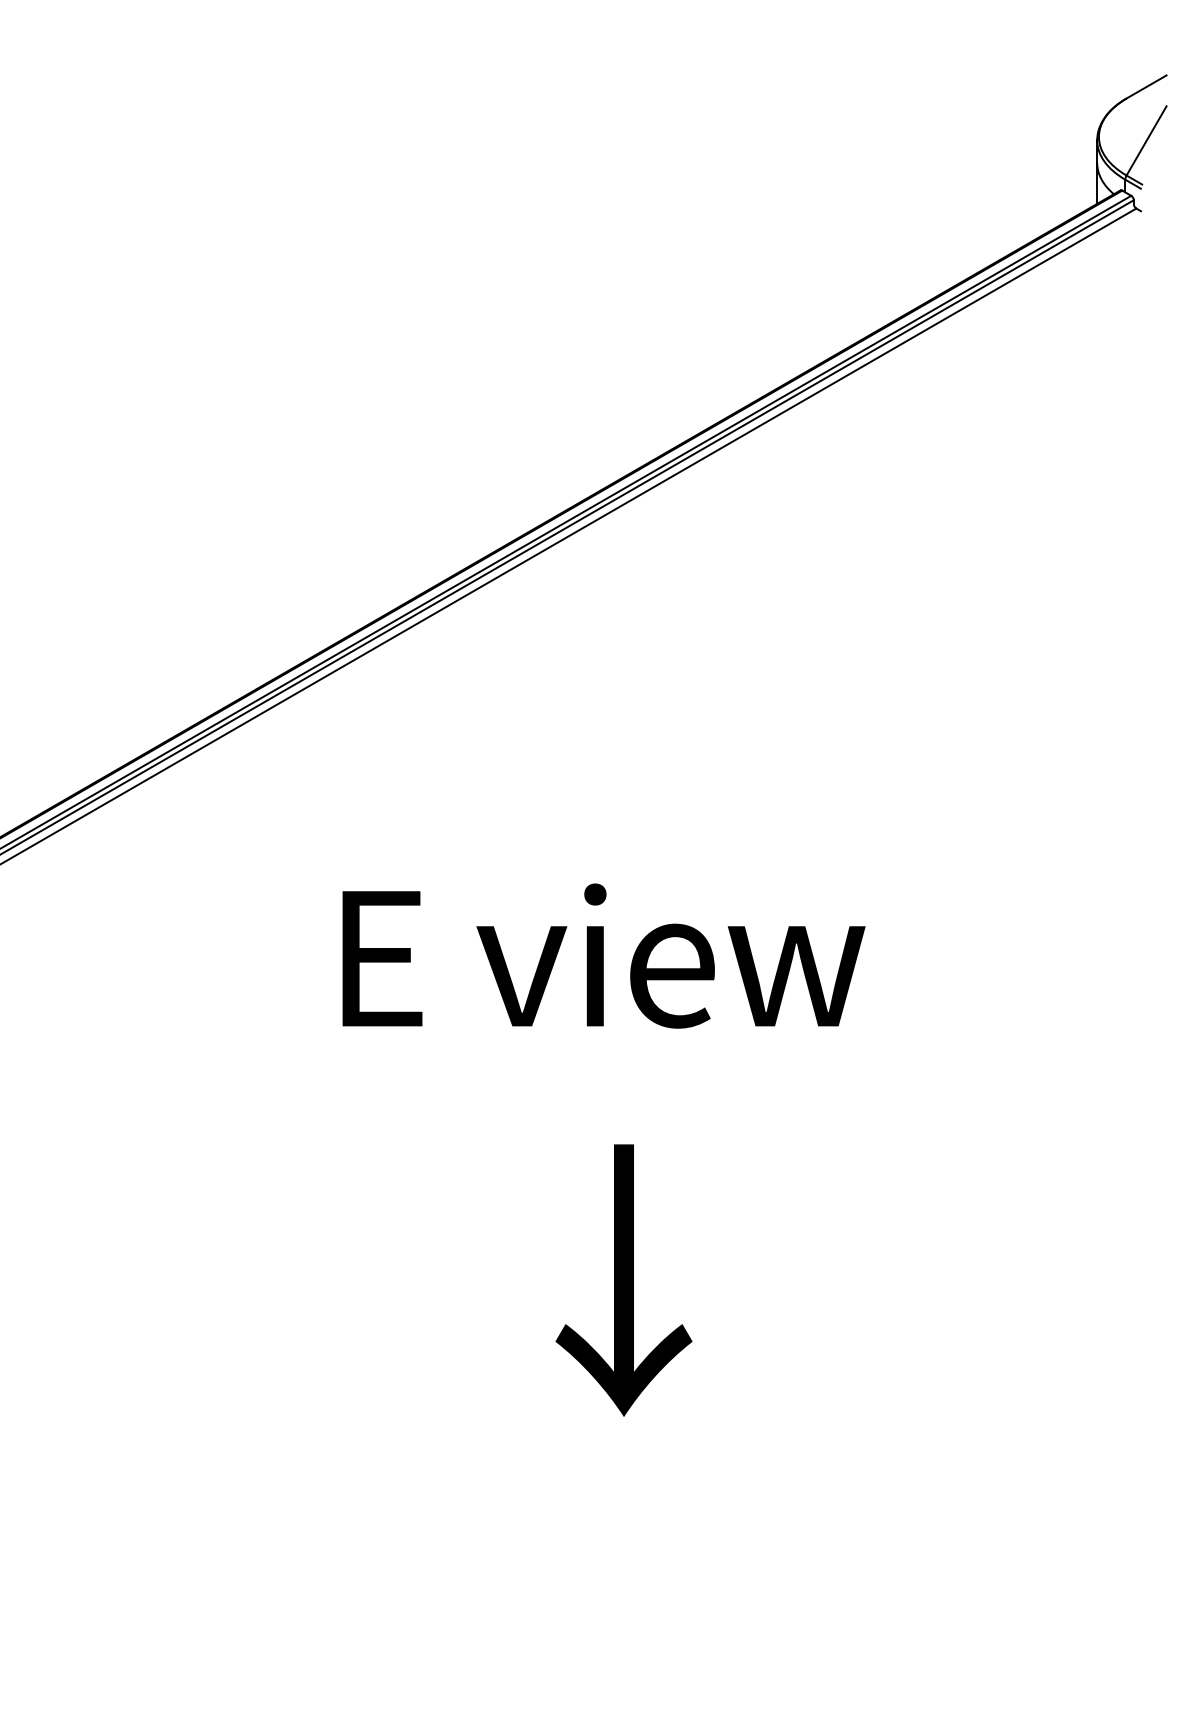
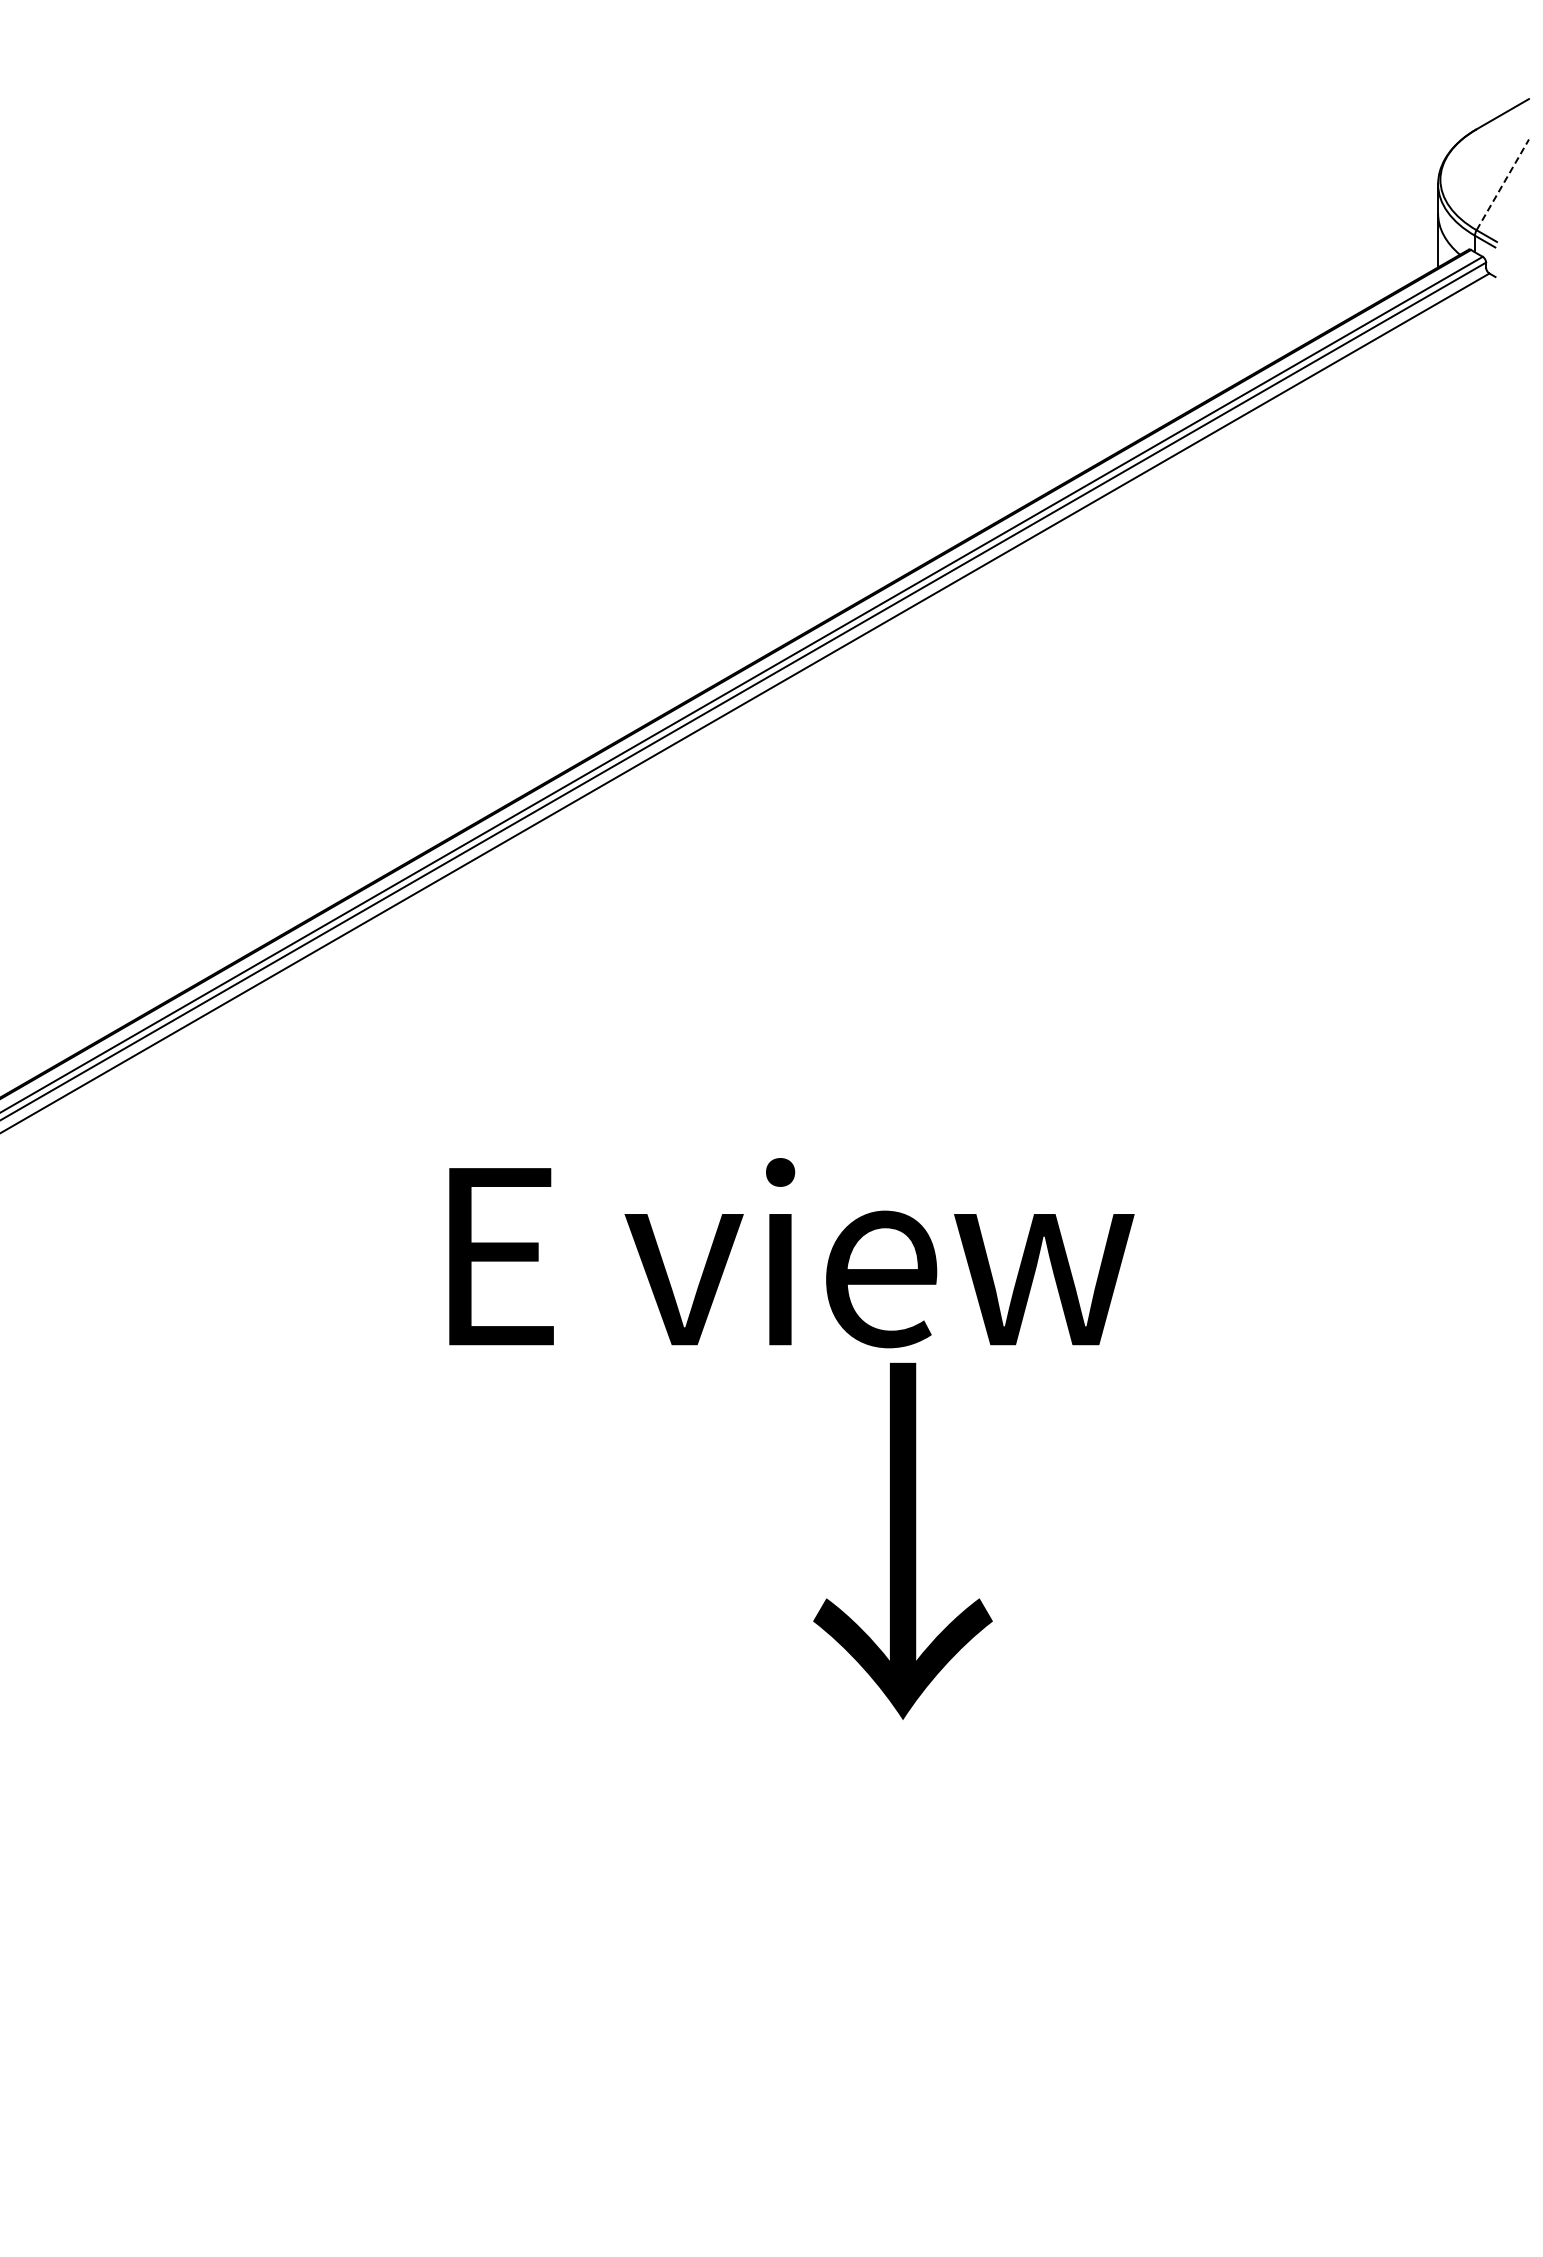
line: (1147, 140) -> (1503, 184), solid -> dashed
text: (623, 1279) -> (902, 1540), moved

